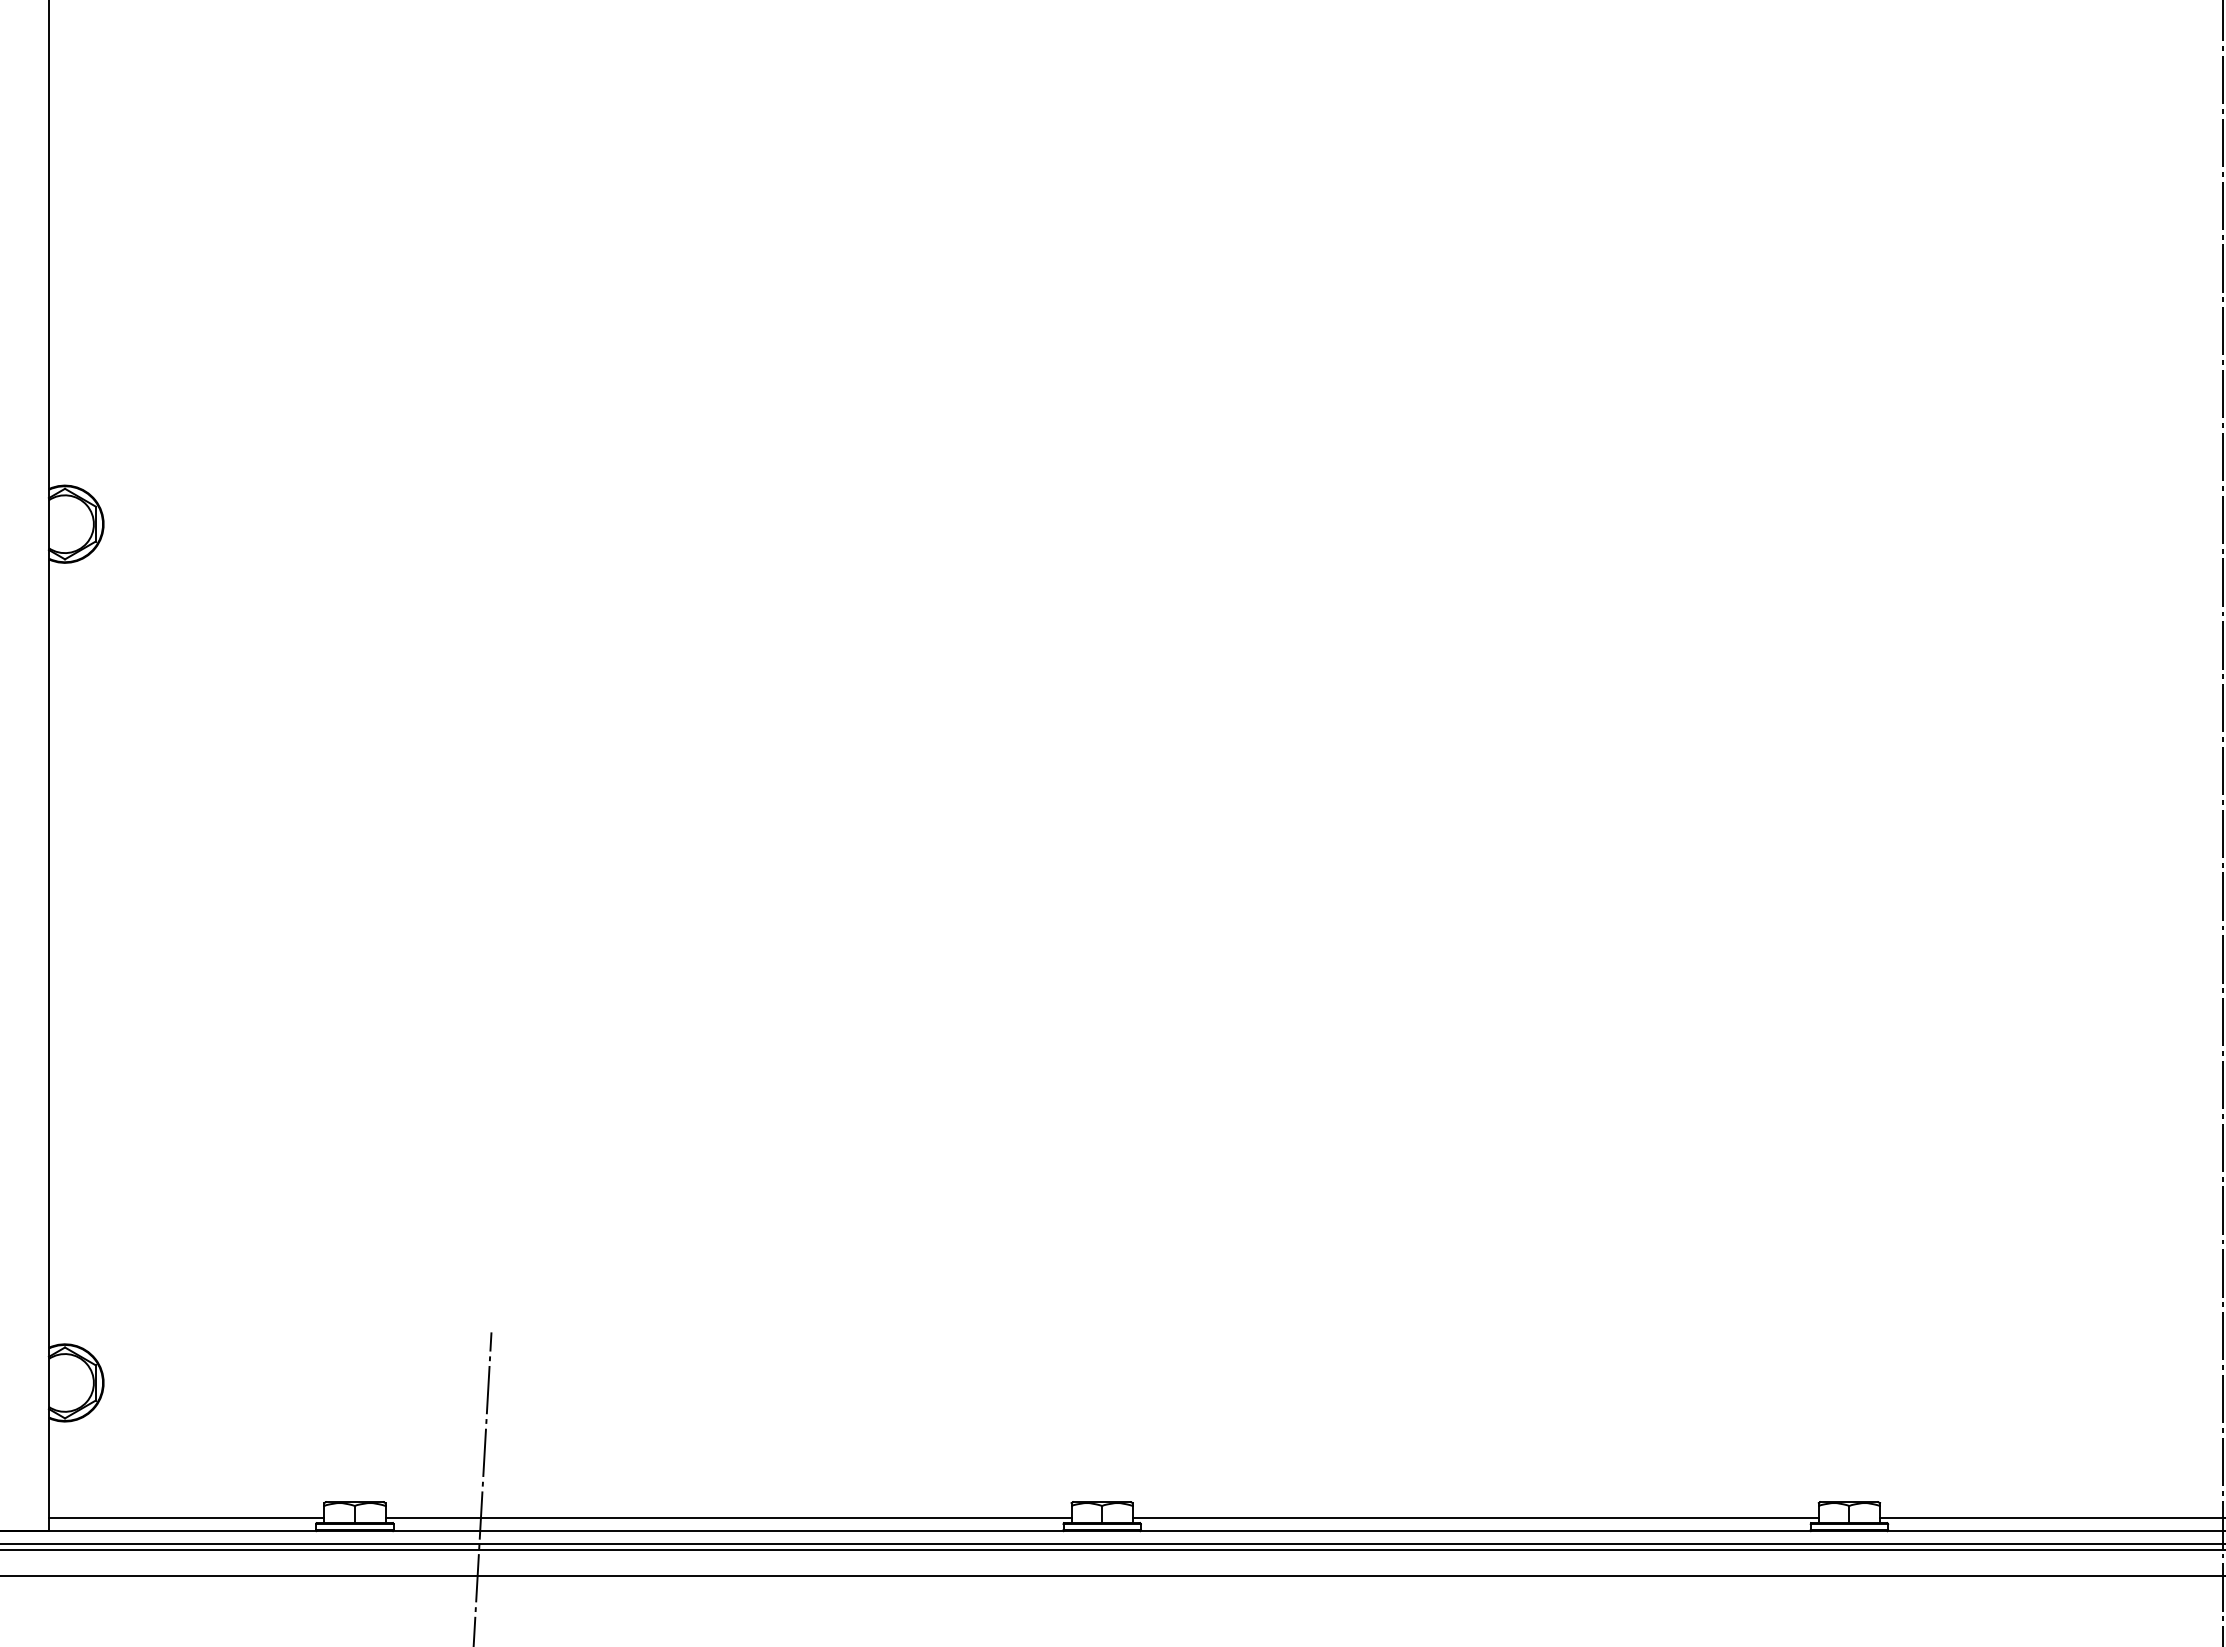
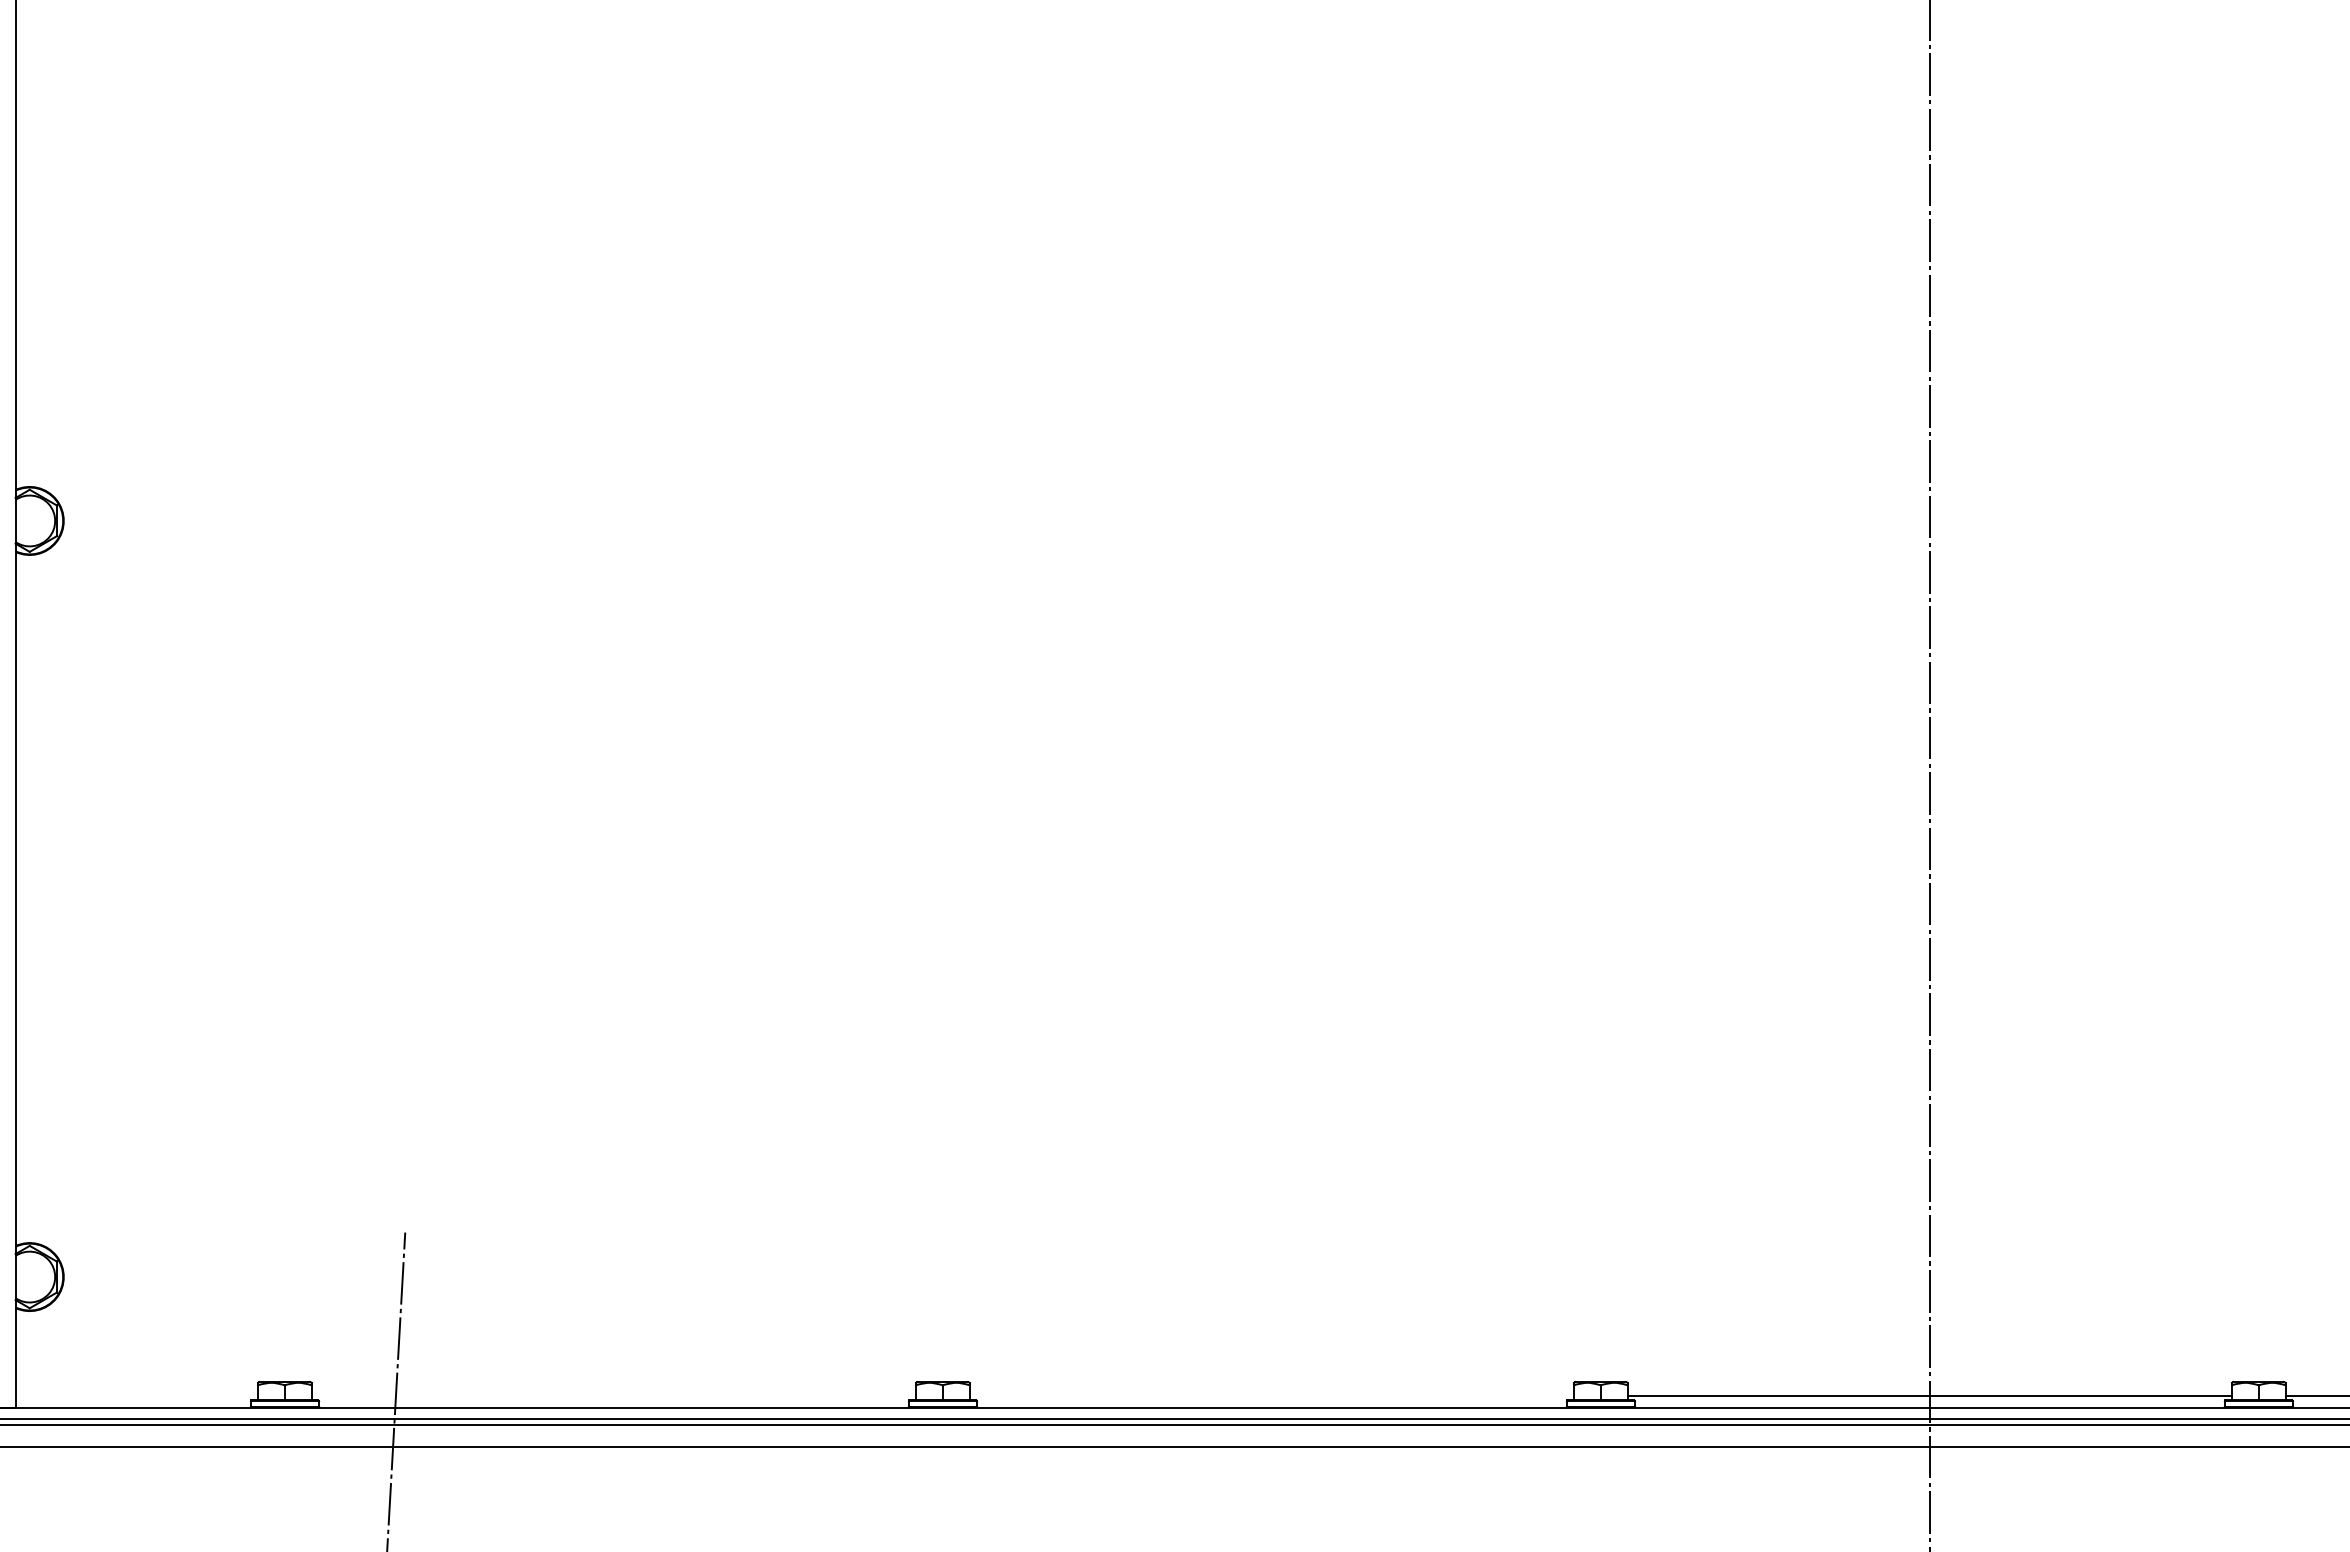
line: (186, 1518) -> (136, 1396), removed
line: (727, 1518) -> (613, 1396), removed
line: (1475, 1518) -> (1271, 1396), removed

